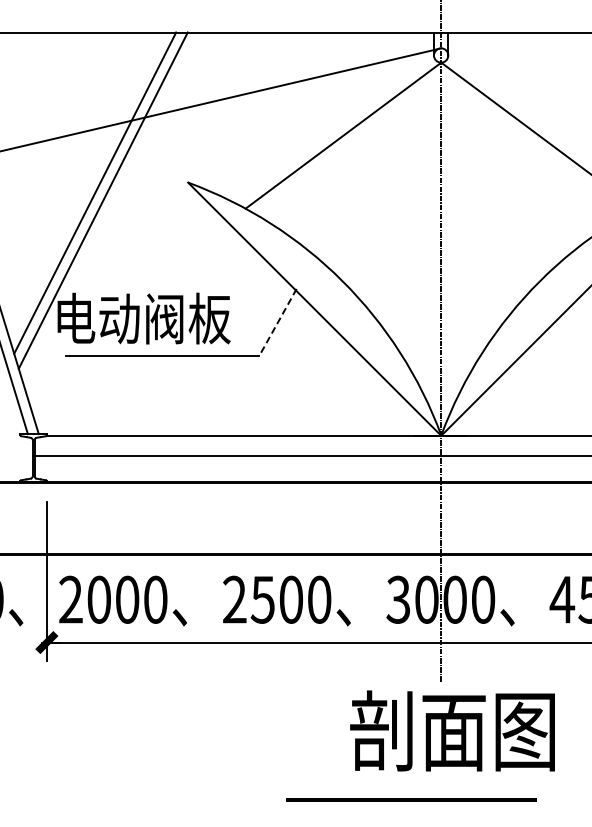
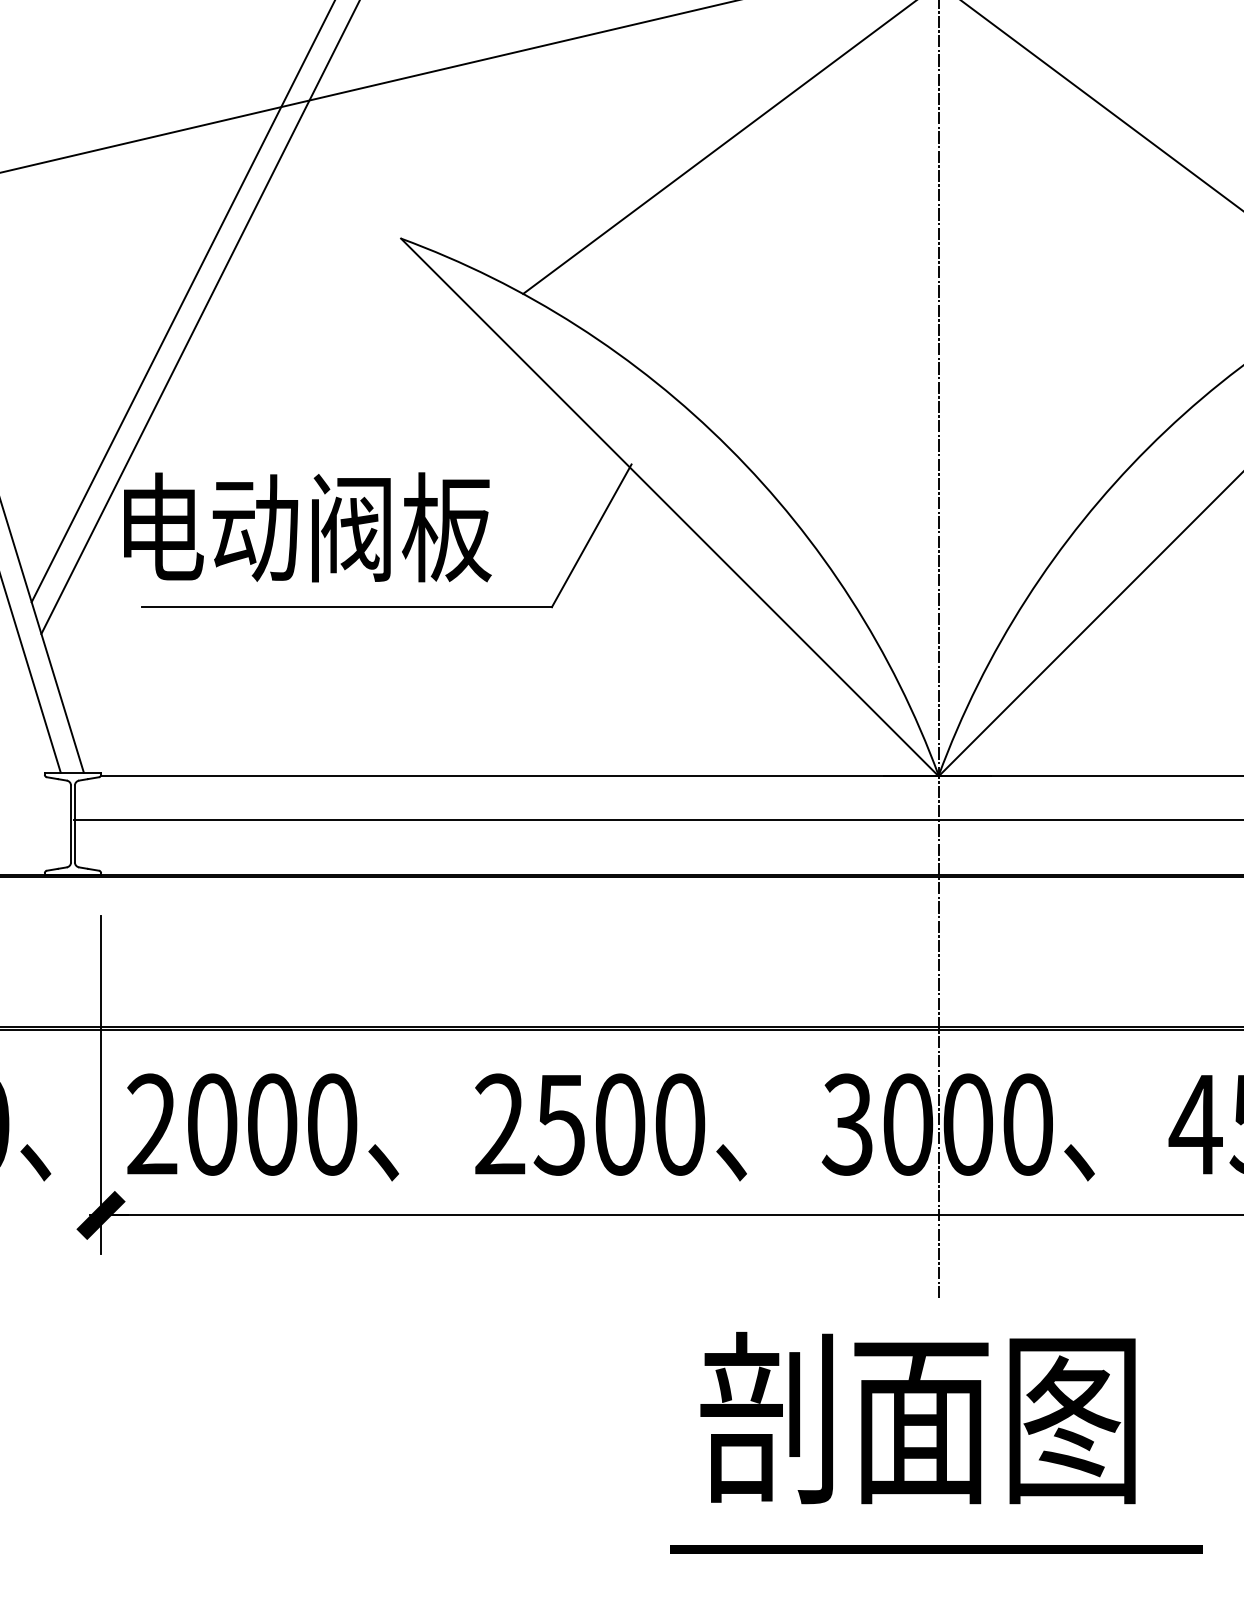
line: (277, 323) -> (590, 537), dashed -> solid
text: (452, 730) -> (917, 1417), moved
line: (411, 799) -> (937, 1548), moved

